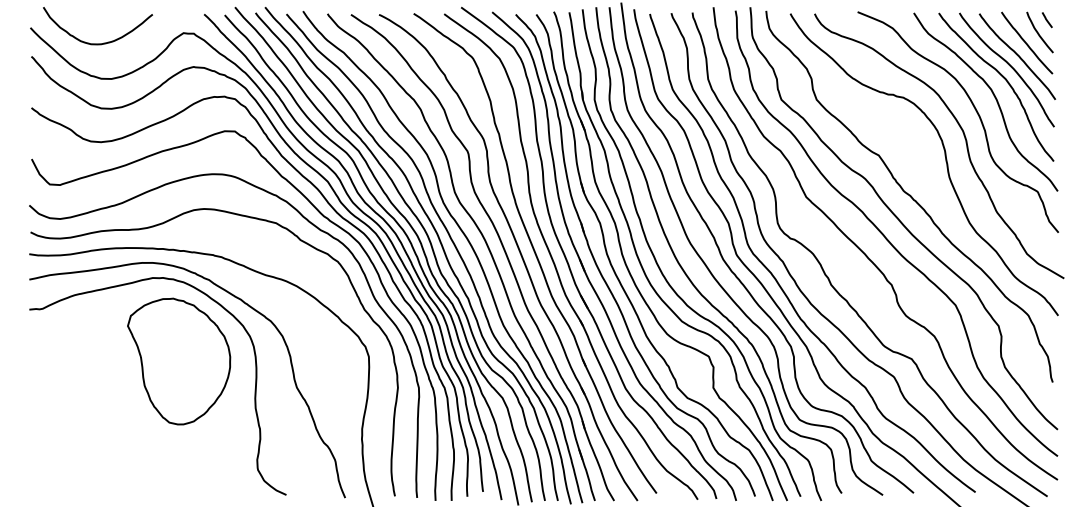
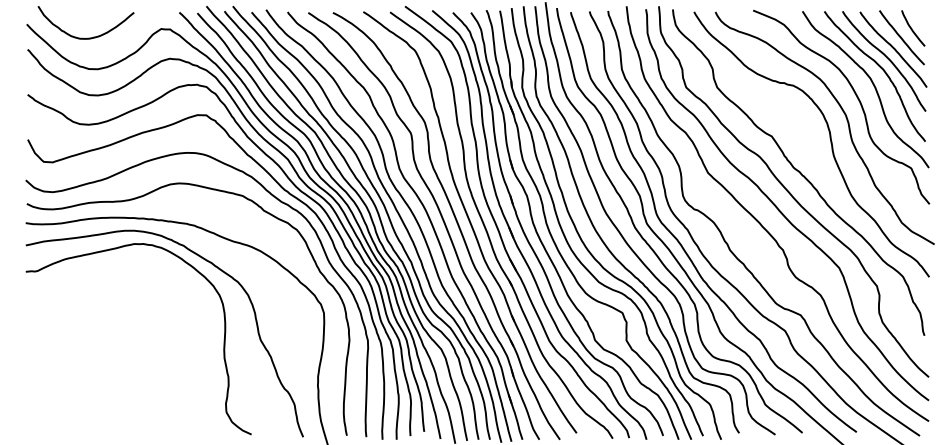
line: (1047, 20) -> (919, 17), removed
part: (179, 361) -> (157, 317), removed

